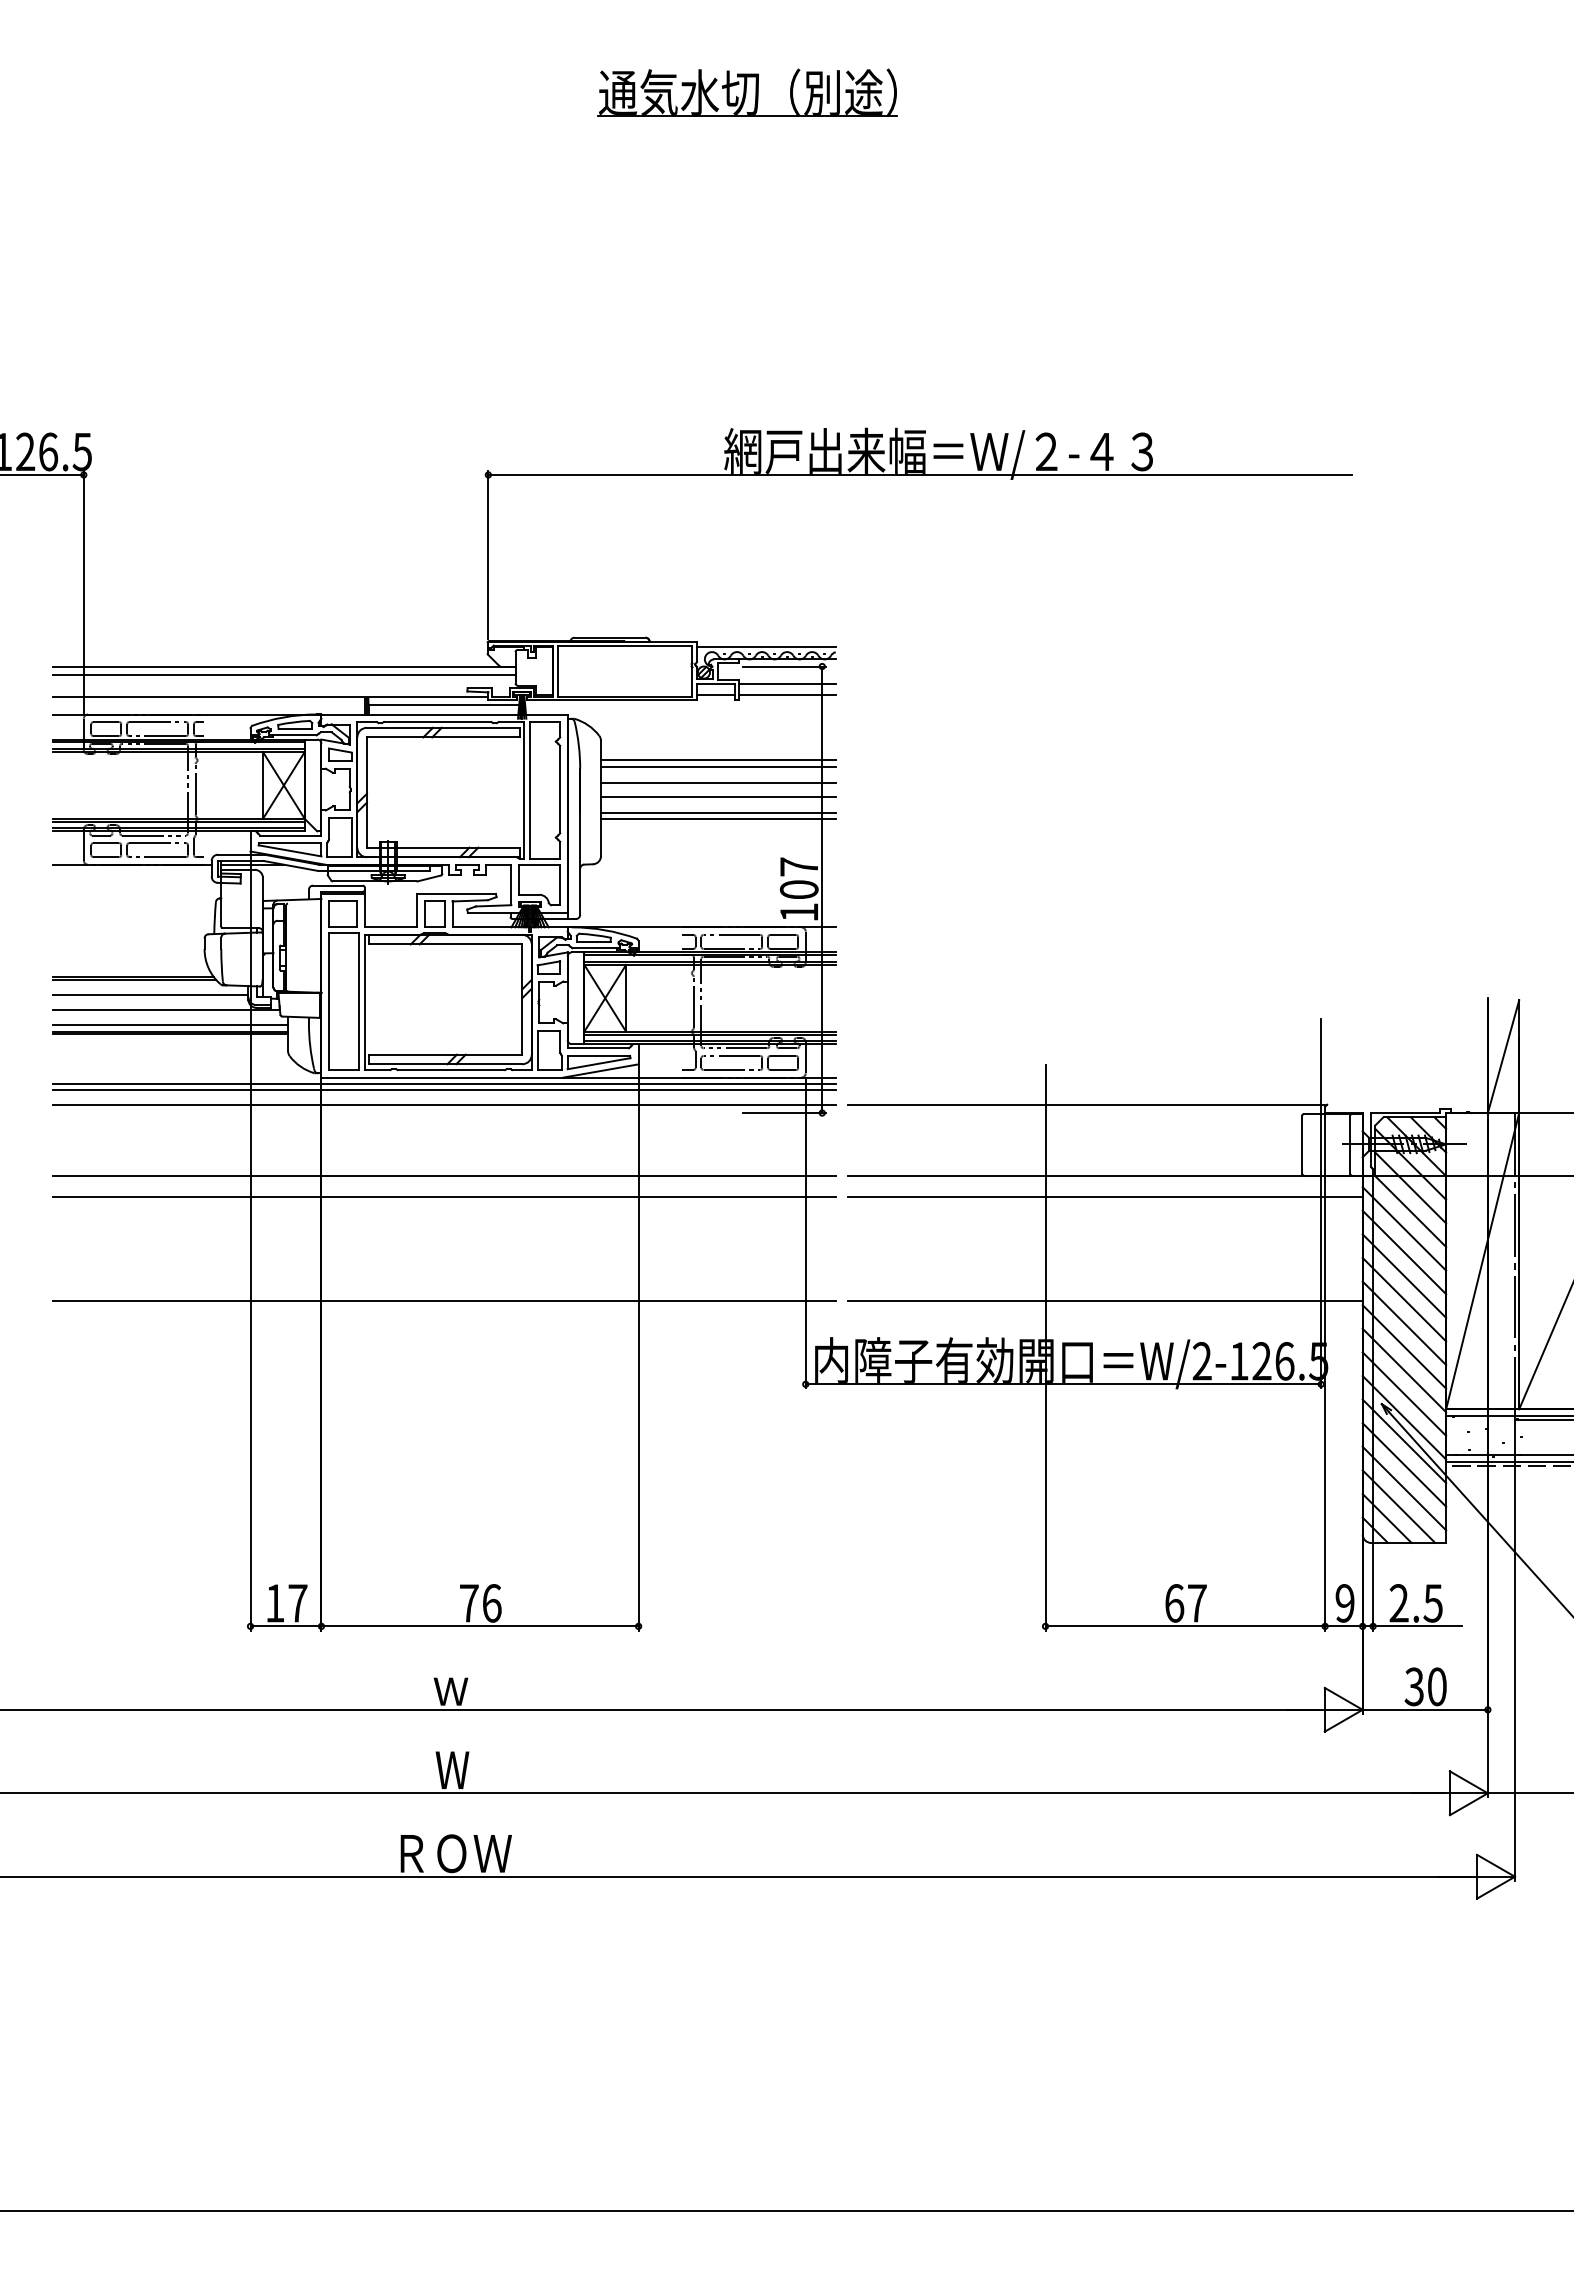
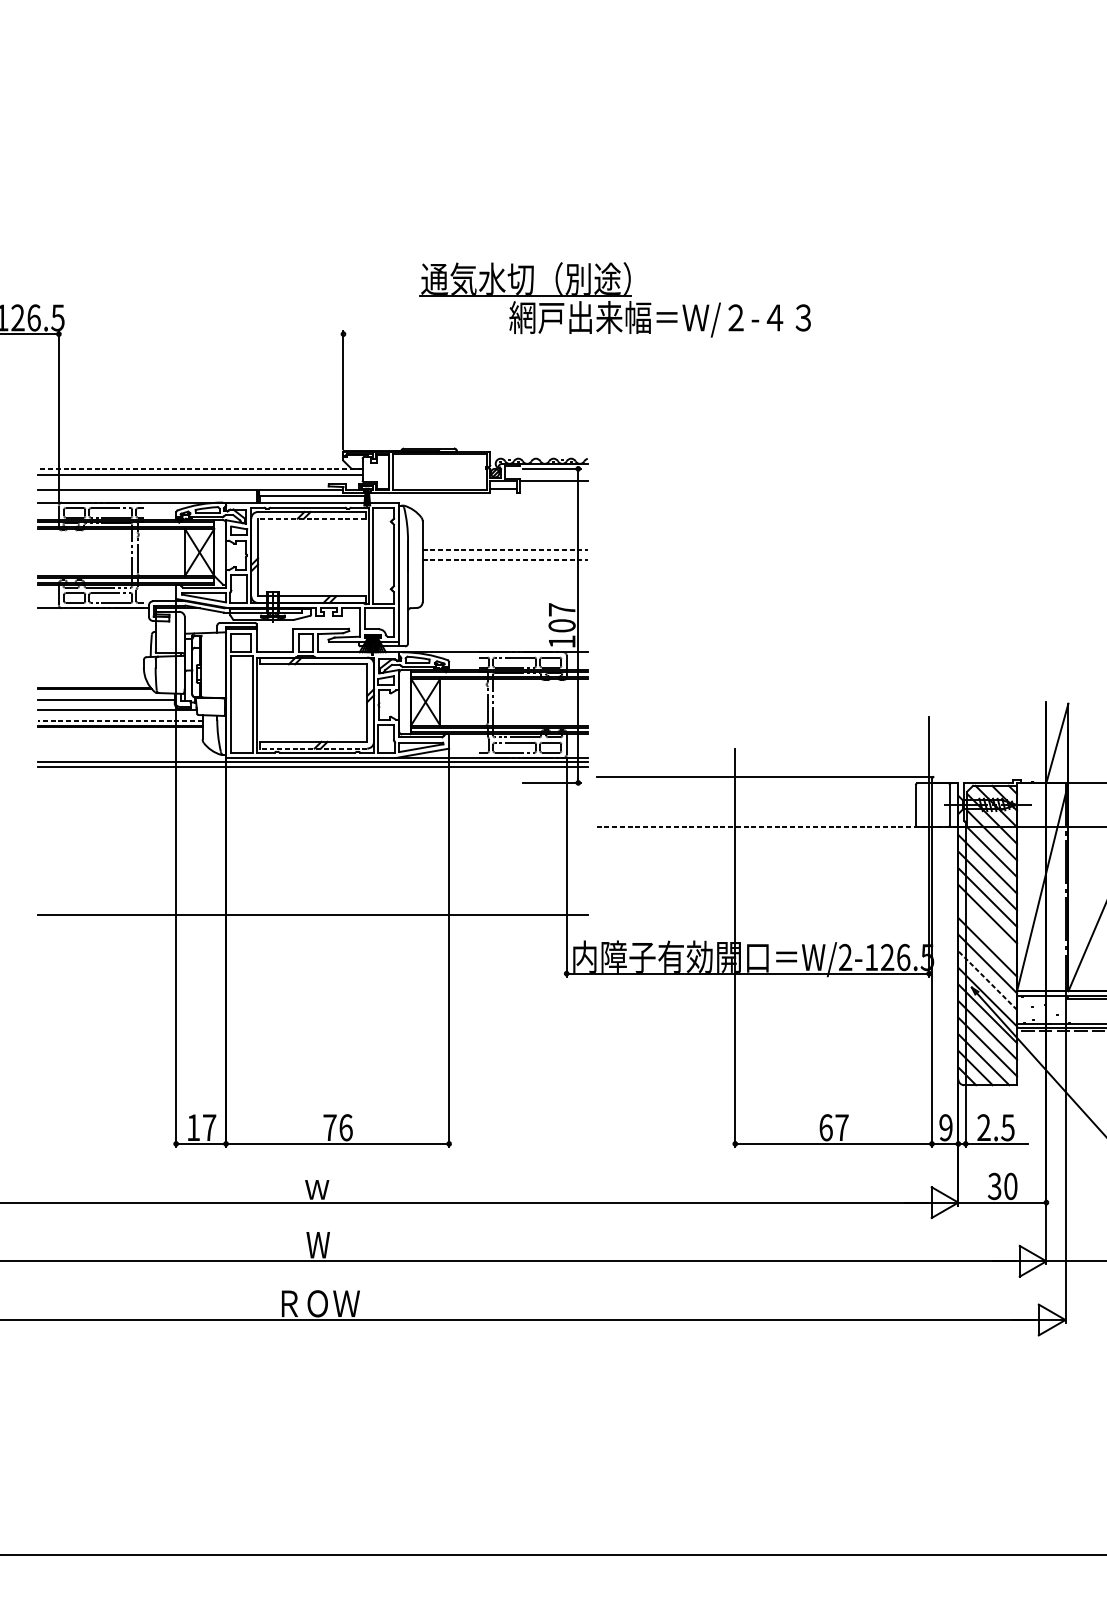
part: (747, 92) -> (525, 278), moved
line: (920, 474) -> (647, 333), removed
line: (766, 646) -> (539, 454), removed
line: (283, 666) -> (199, 468), solid -> dashed
line: (786, 694) -> (553, 488), removed
line: (443, 737) -> (311, 518), solid -> dashed
line: (718, 760) -> (505, 534), removed
line: (718, 766) -> (505, 539), removed
line: (718, 782) -> (505, 550), solid -> dashed
line: (718, 796) -> (505, 560), solid -> dashed
line: (718, 812) -> (505, 571), removed
line: (718, 818) -> (505, 575), removed
line: (170, 1025) -> (119, 721), solid -> dashed
line: (445, 1064) -> (313, 748), solid -> dashed
line: (444, 1104) -> (312, 776), removed
line: (444, 1175) -> (312, 826), removed
line: (1107, 1175) -> (778, 826), solid -> dashed
line: (444, 1196) -> (312, 841), removed
line: (1105, 1196) -> (777, 841), removed
line: (1105, 1300) -> (777, 914), removed
line: (1404, 1323) -> (987, 930), removed
line: (1404, 1393) -> (987, 980), solid -> dashed

